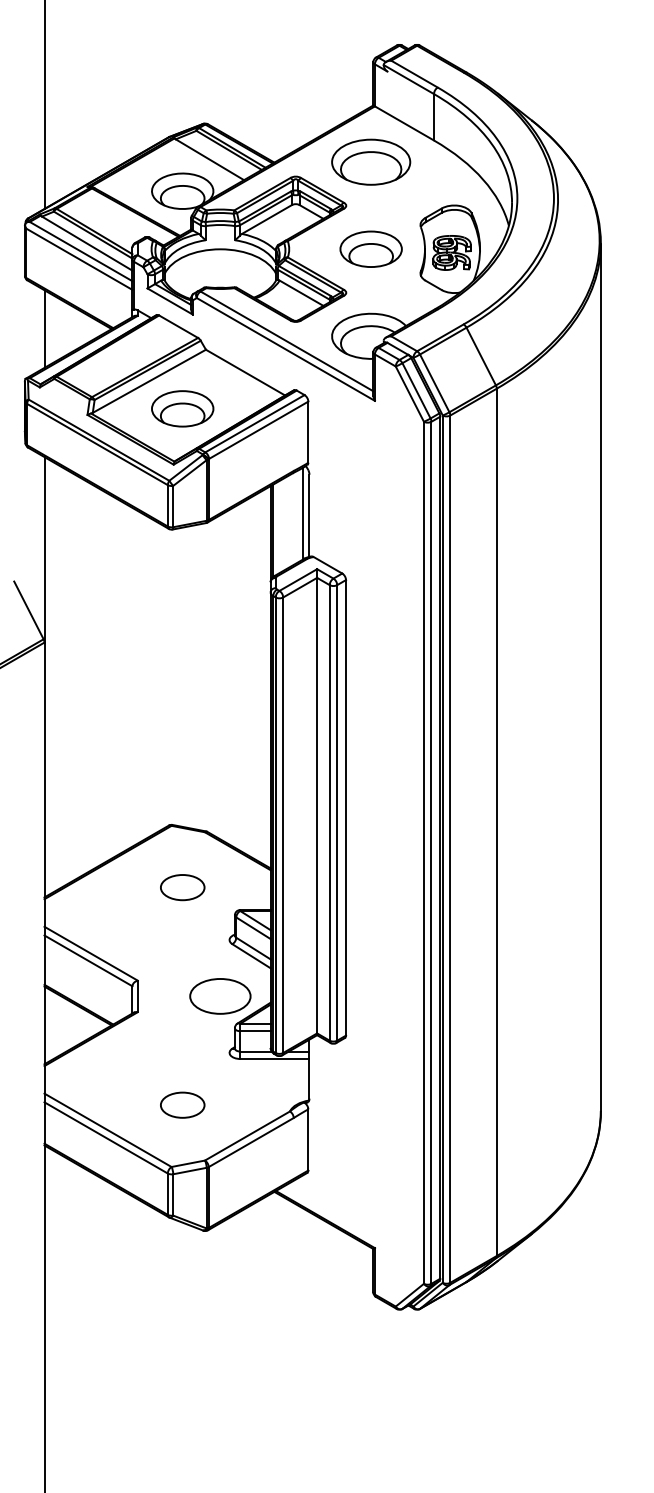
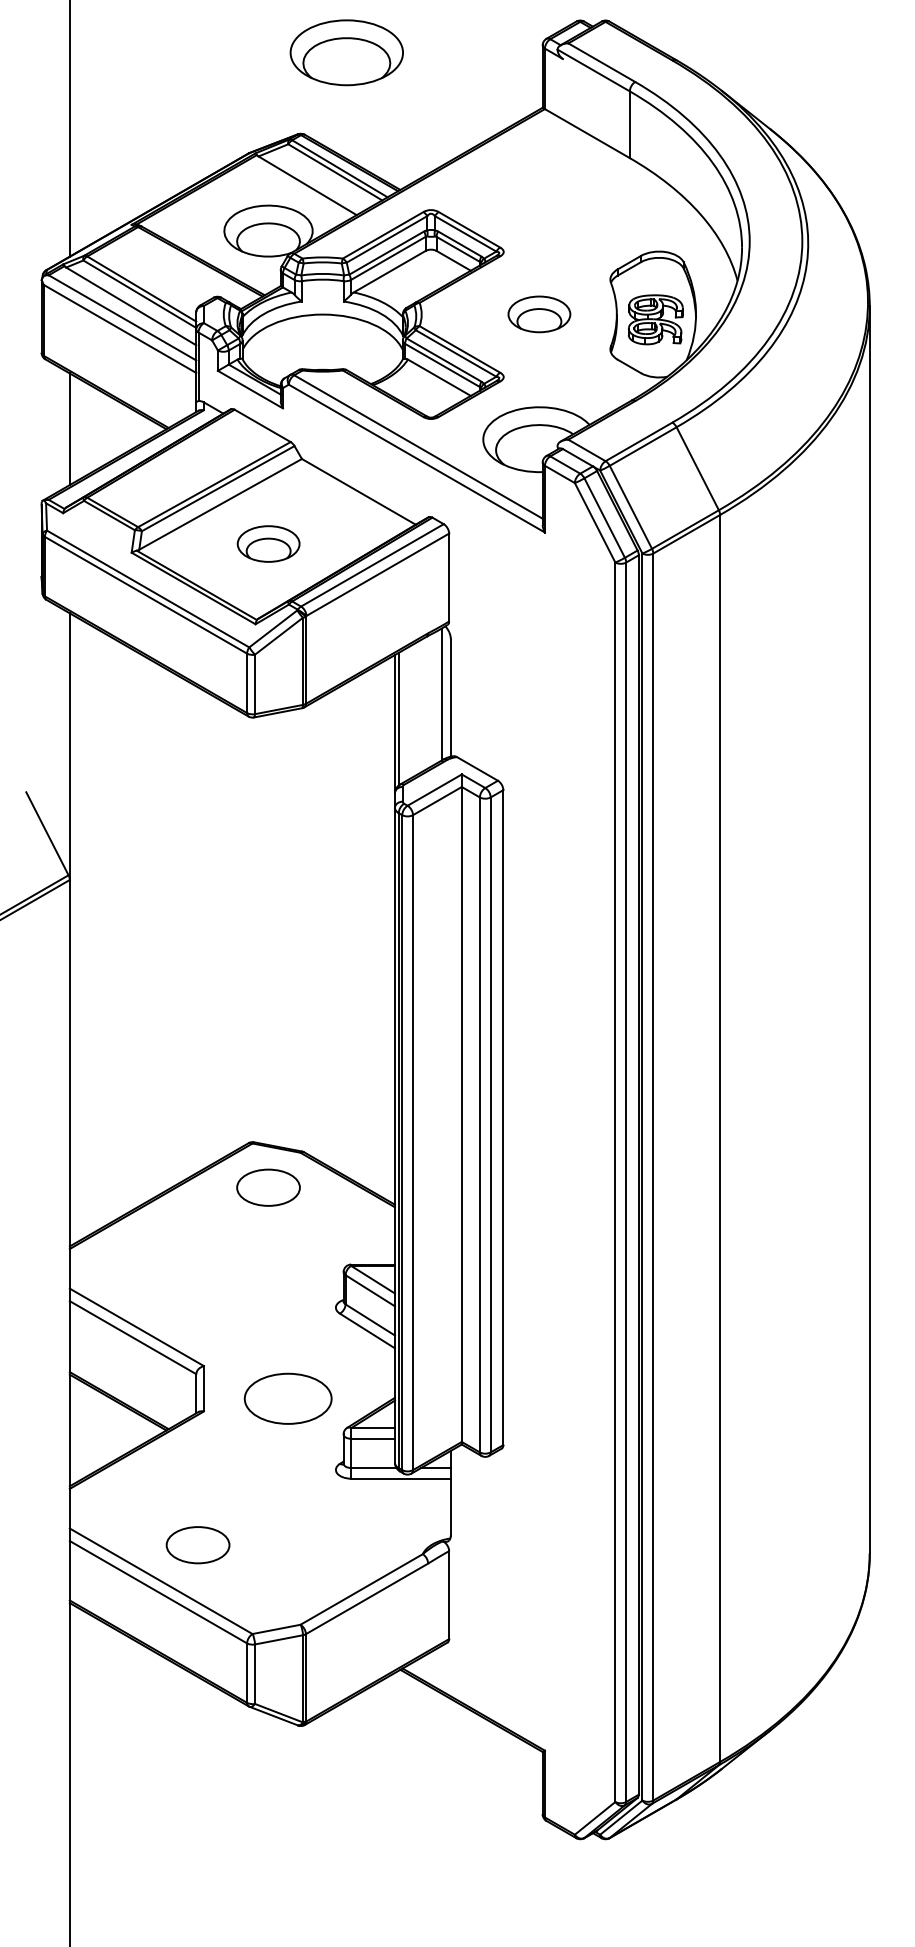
part: (371, 161) -> (347, 51), moved
part: (370, 248) -> (538, 313), size x0.7
part: (182, 408) -> (268, 543), size x0.7
part: (182, 887) -> (268, 1187), moved
part: (220, 996) -> (288, 1398), moved
part: (182, 1104) -> (197, 1544), moved

